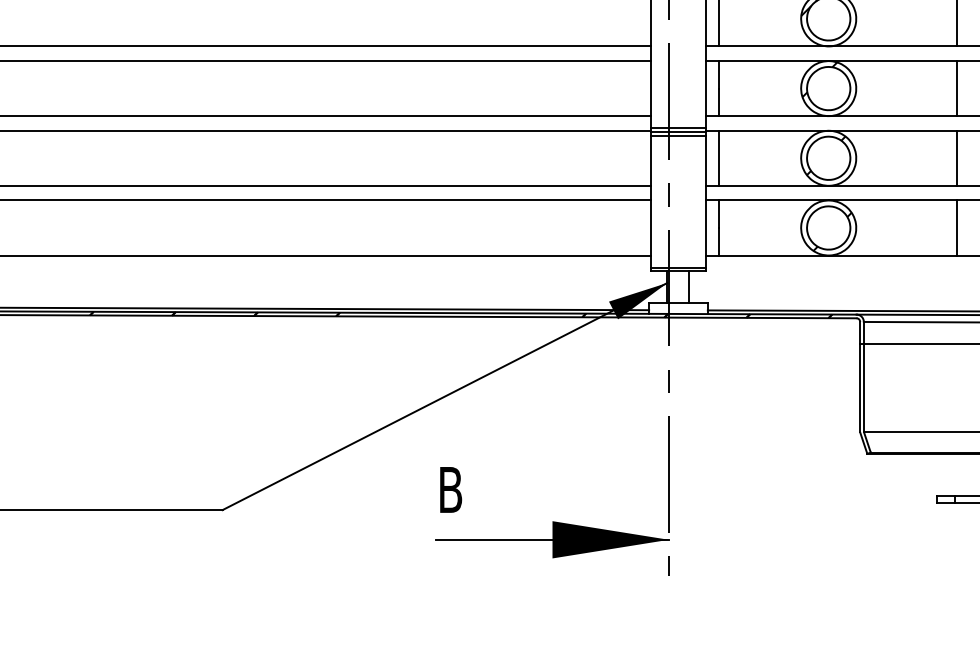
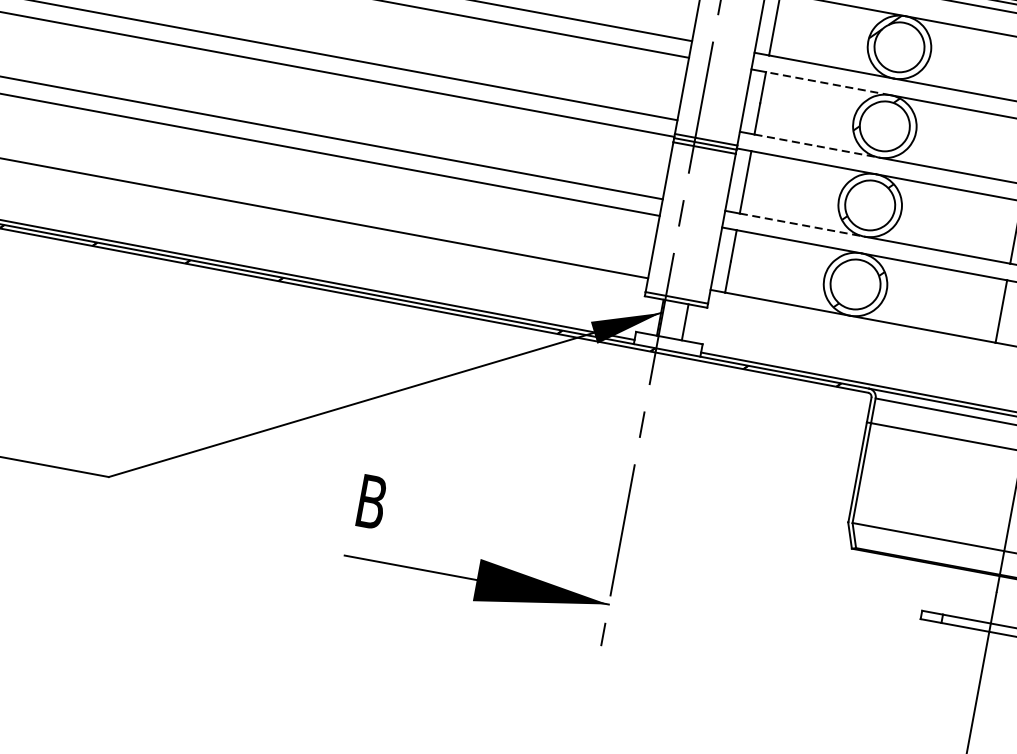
line: (773, 61) -> (827, 84), solid -> dashed
line: (773, 116) -> (816, 146), solid -> dashed
line: (773, 185) -> (801, 224), solid -> dashed

